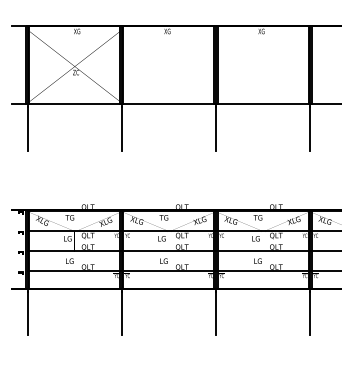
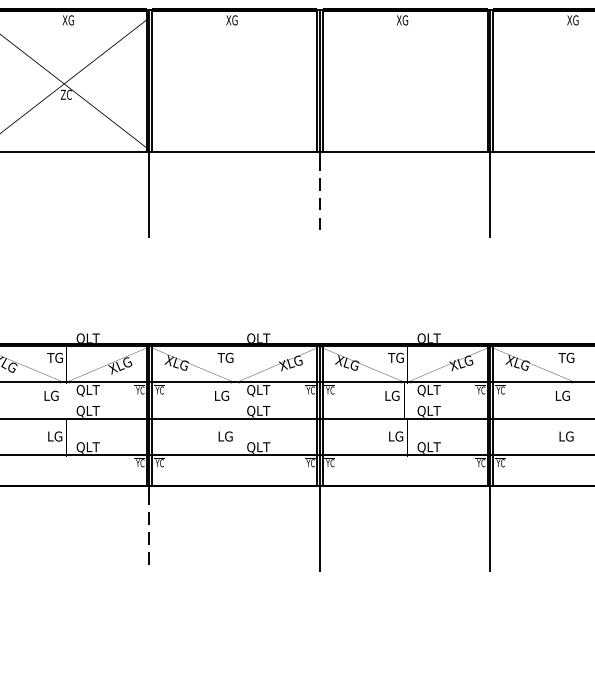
line: (216, 129) -> (320, 197), solid -> dashed
line: (121, 313) -> (148, 531), solid -> dashed

